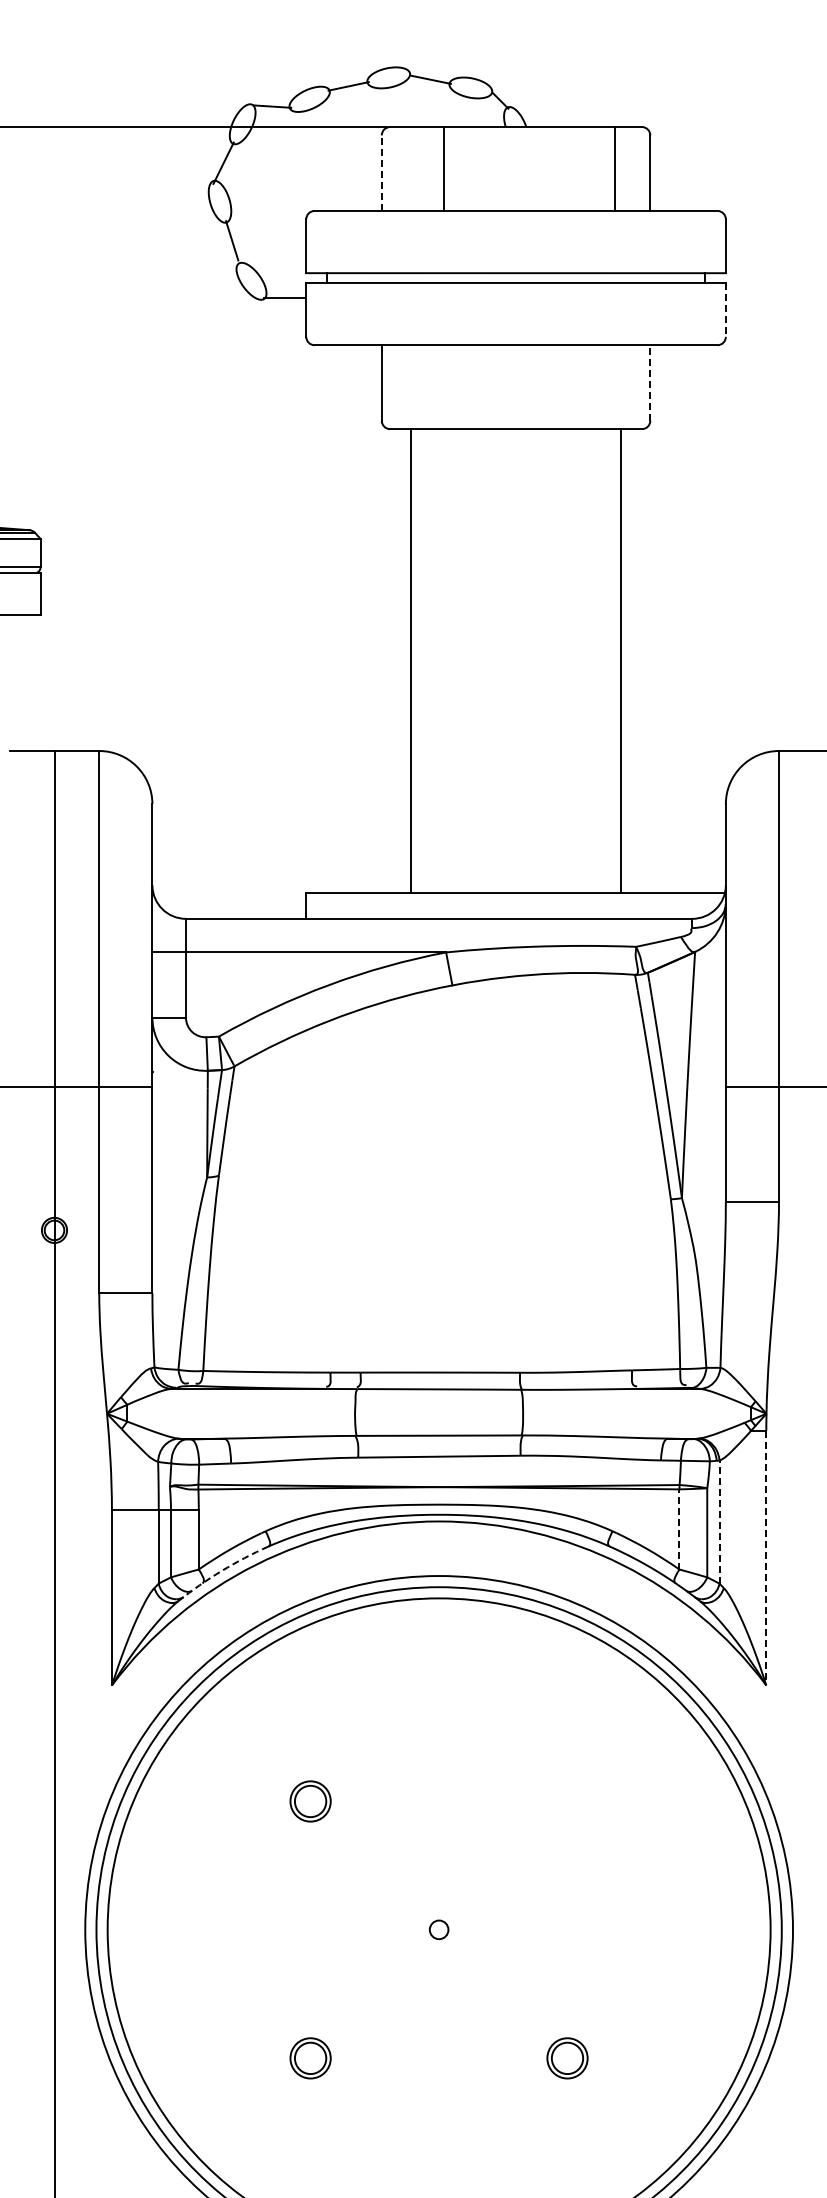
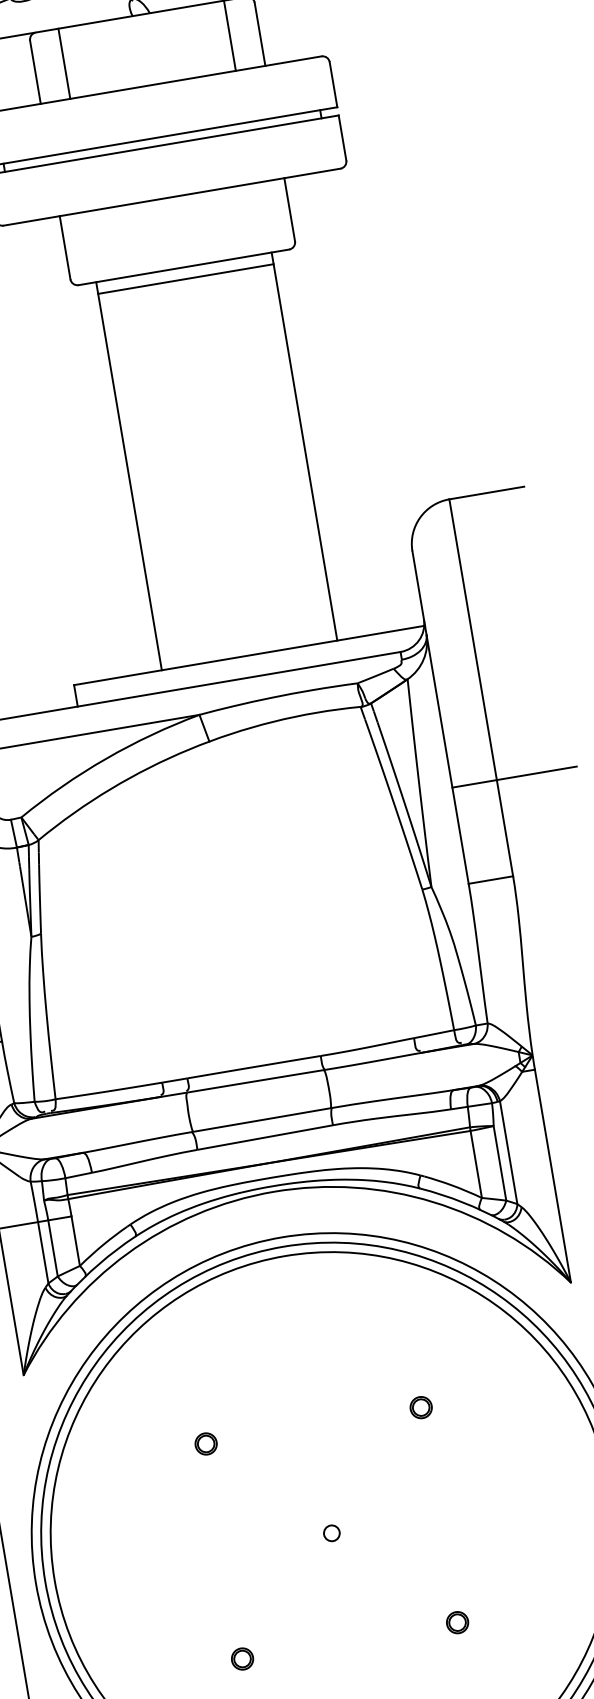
line: (444, 168) -> (64, 63), moved
line: (381, 173) -> (35, 72), dashed -> solid
line: (725, 309) -> (342, 137), dashed -> solid
line: (650, 382) -> (289, 209), dashed -> solid
line: (515, 443) -> (185, 279), added
line: (719, 1522) -> (508, 1152), dashed -> solid
line: (679, 1528) -> (476, 1163), dashed -> solid
line: (766, 1558) -> (553, 1176), dashed -> solid
arc: (221, 1571) -> (99, 1264), dashed -> solid
part: (310, 1800) -> (206, 1443), size x0.62
part: (567, 1800) -> (420, 1406), added
part: (310, 2058) -> (242, 1659), size x0.62
part: (567, 2058) -> (457, 1622), size x0.62

